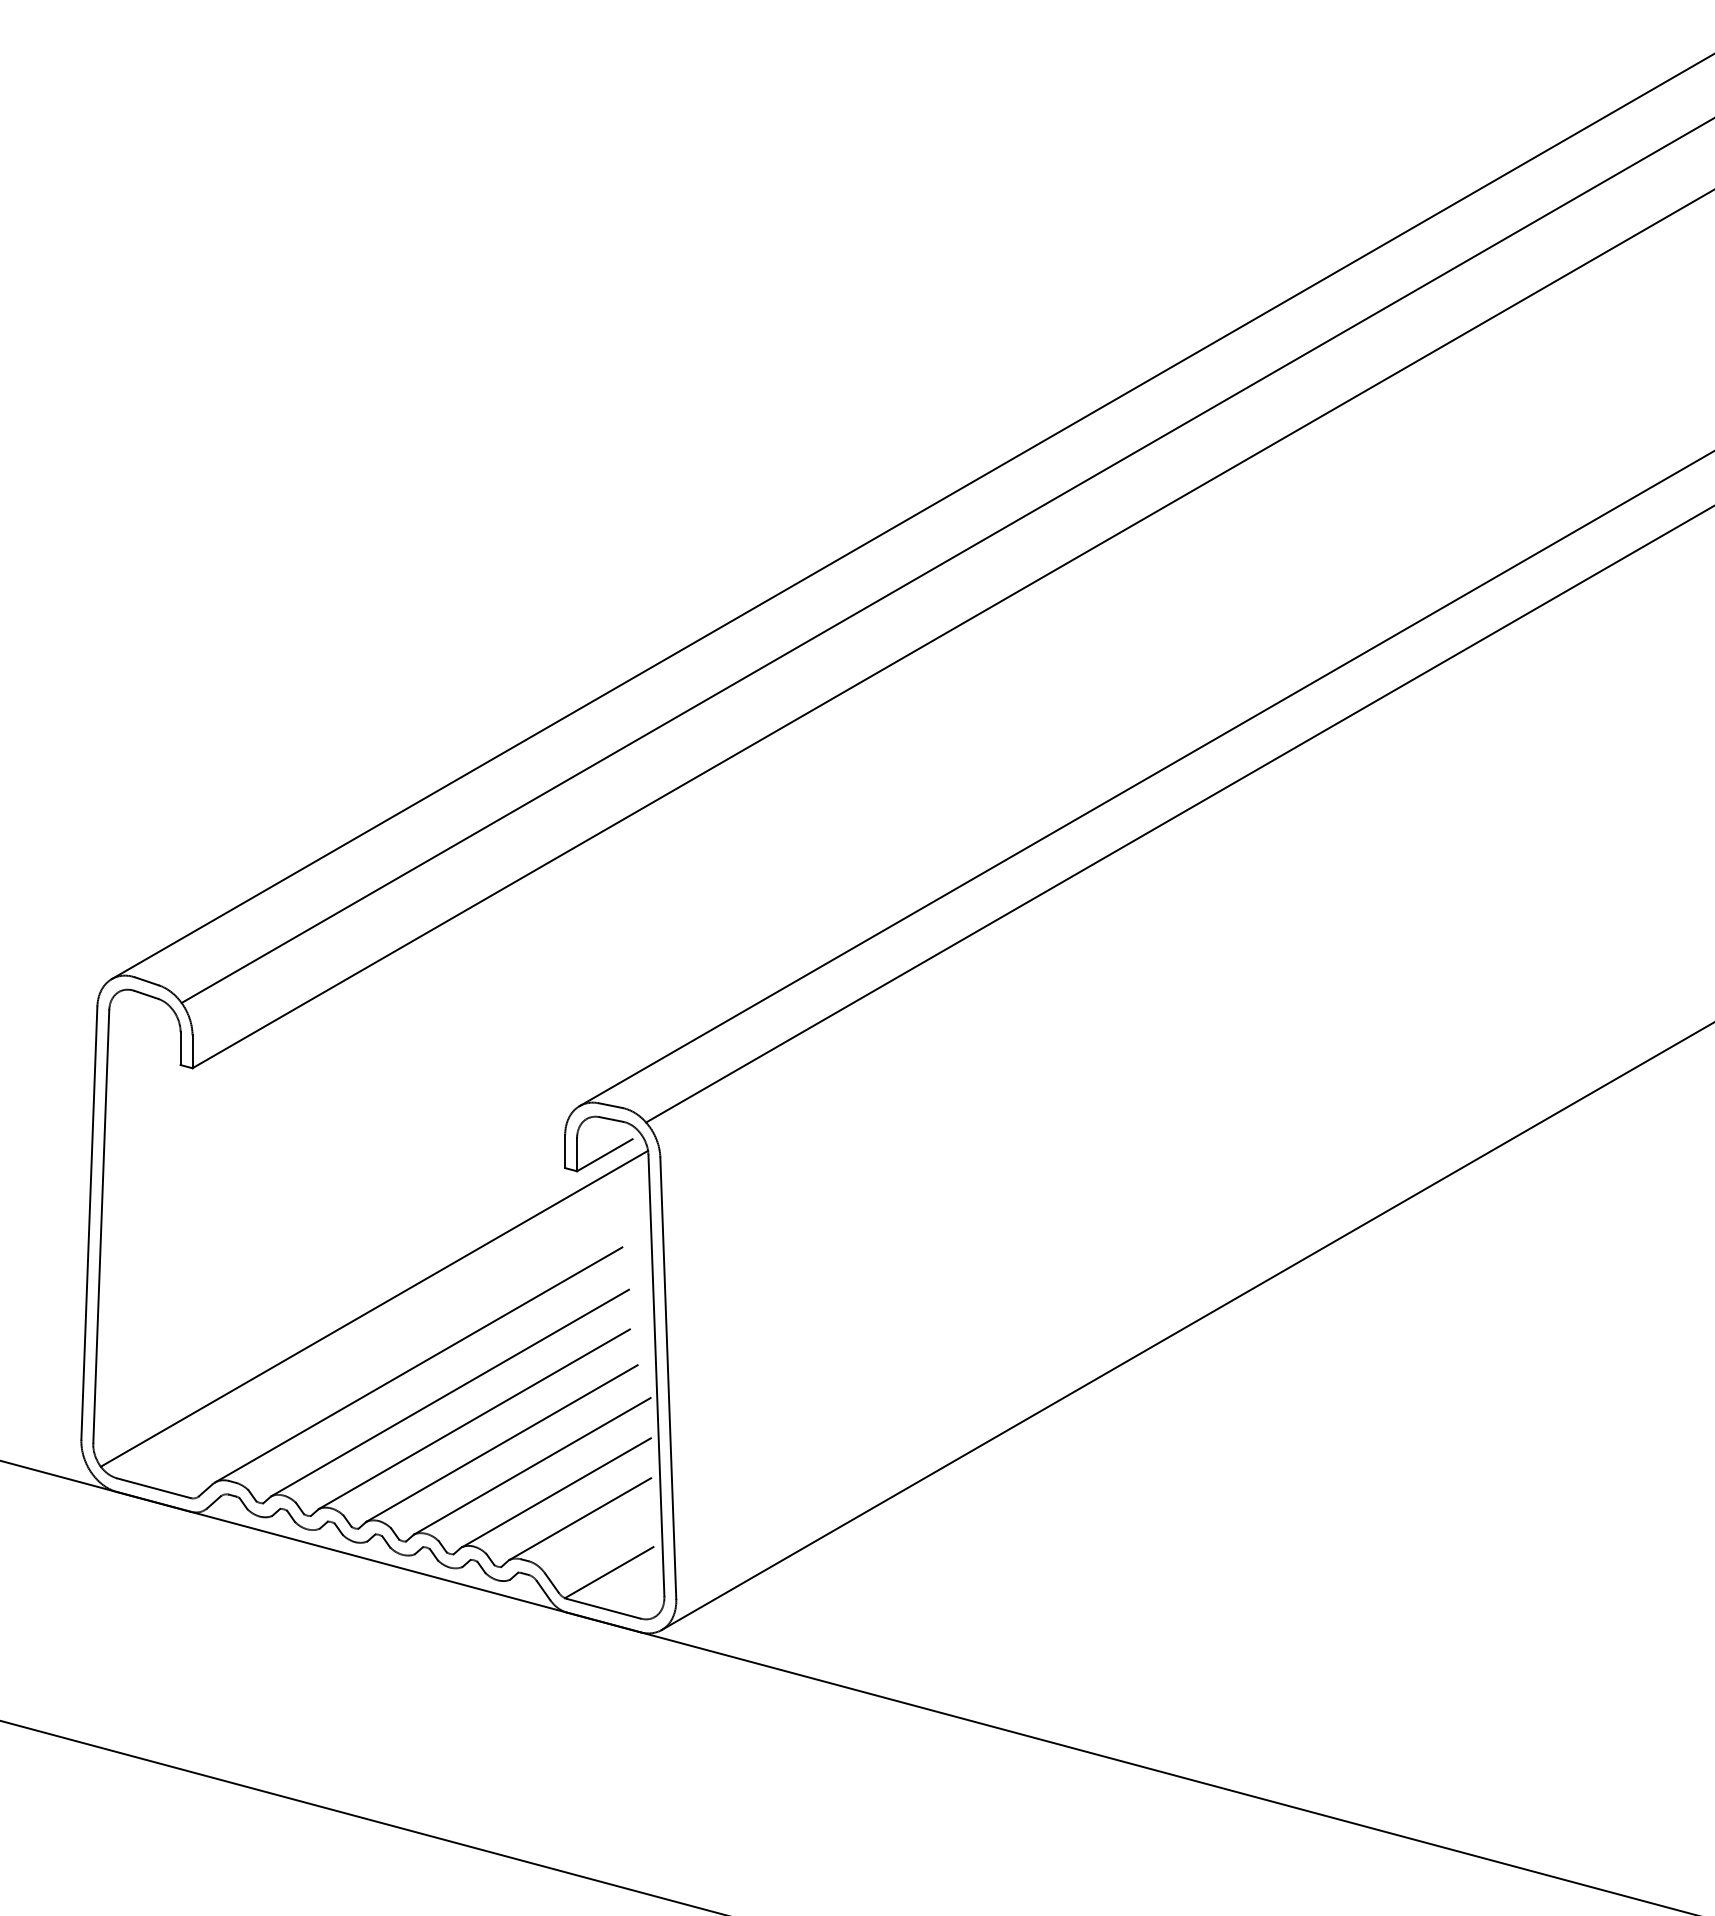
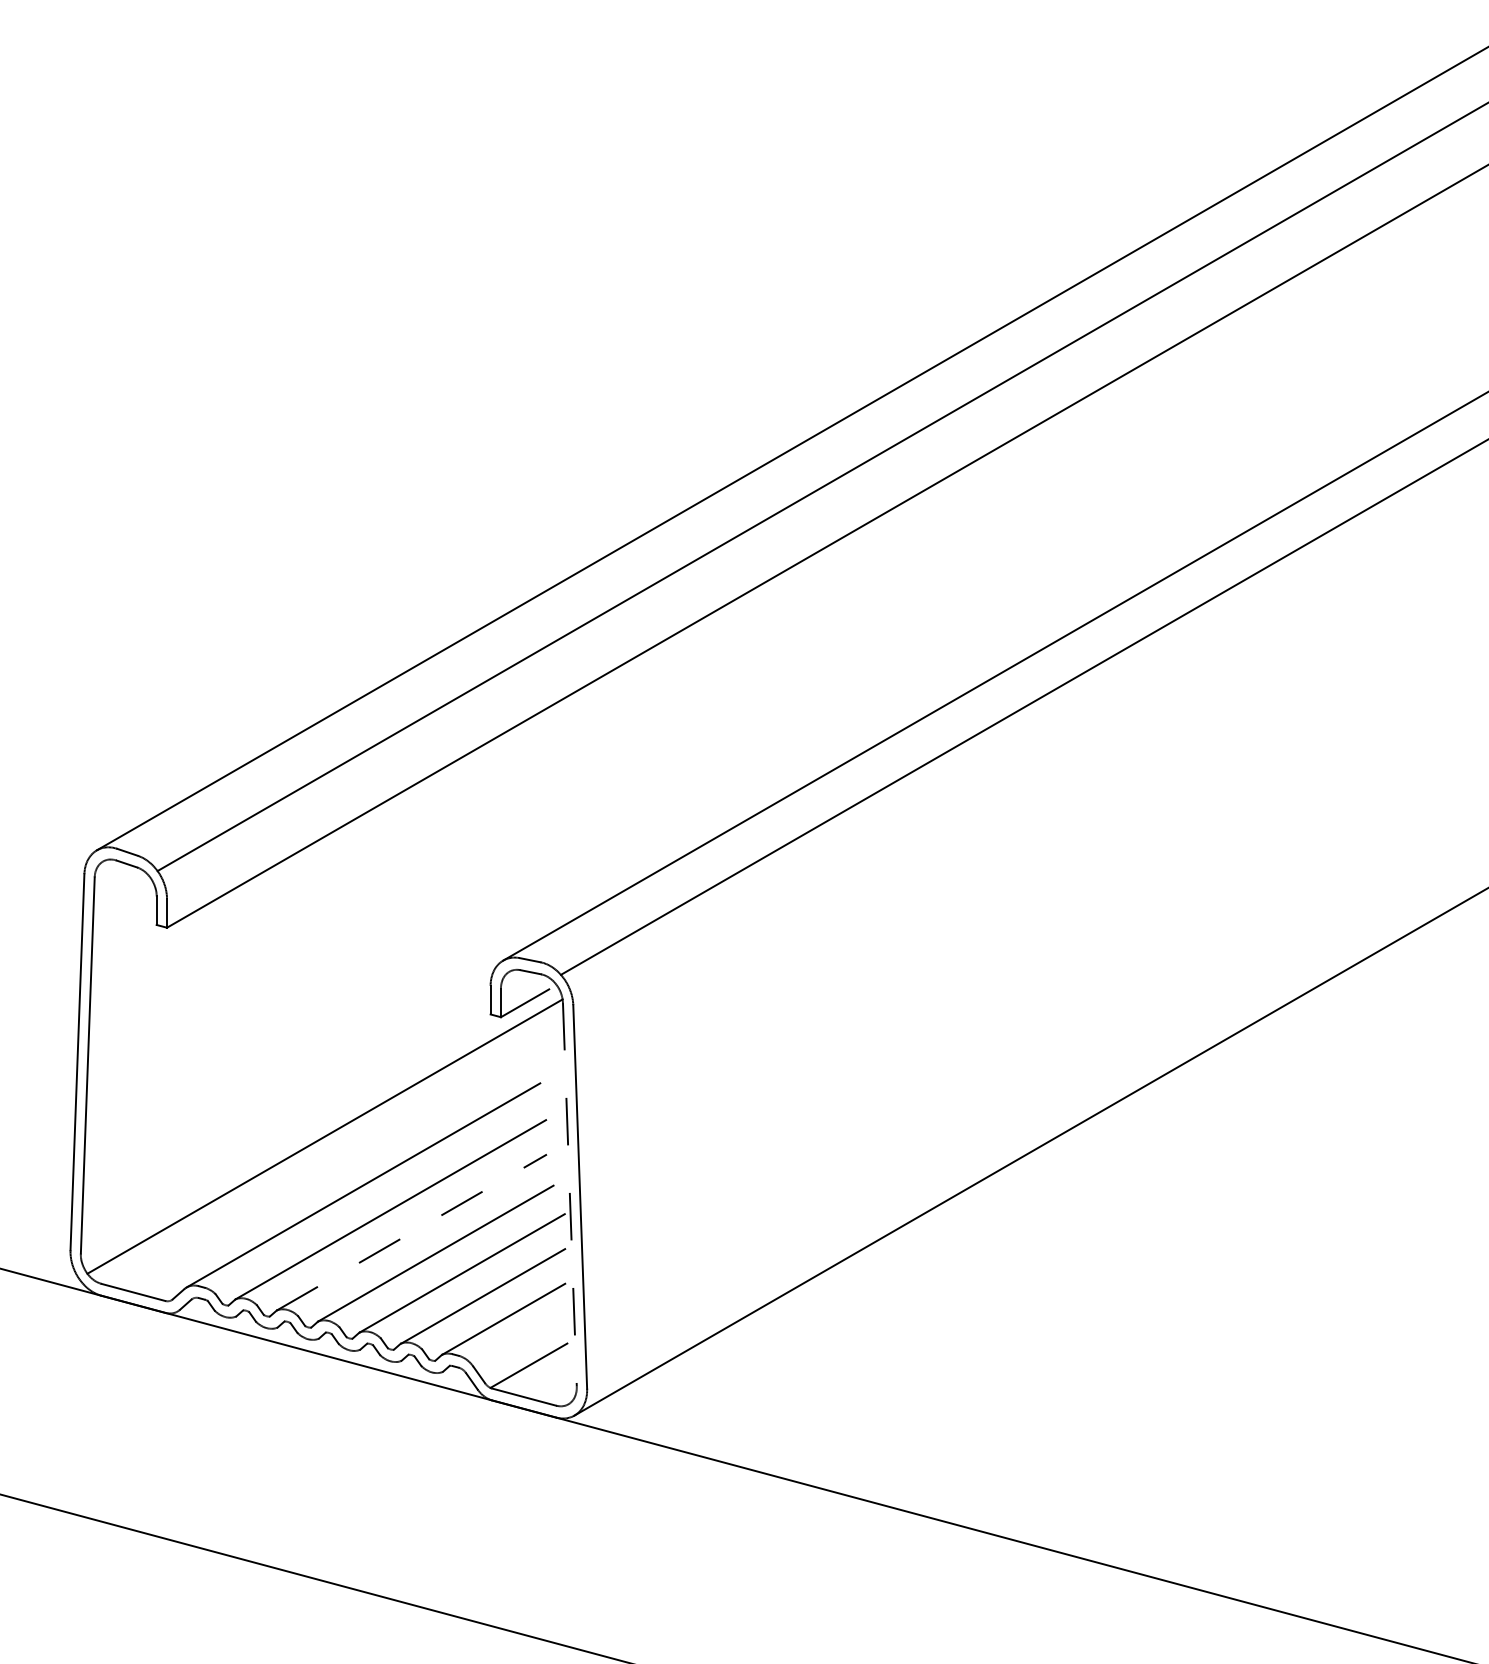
line: (656, 1375) -> (569, 1194), solid -> dashed
line: (474, 1419) -> (411, 1232), solid -> dashed

